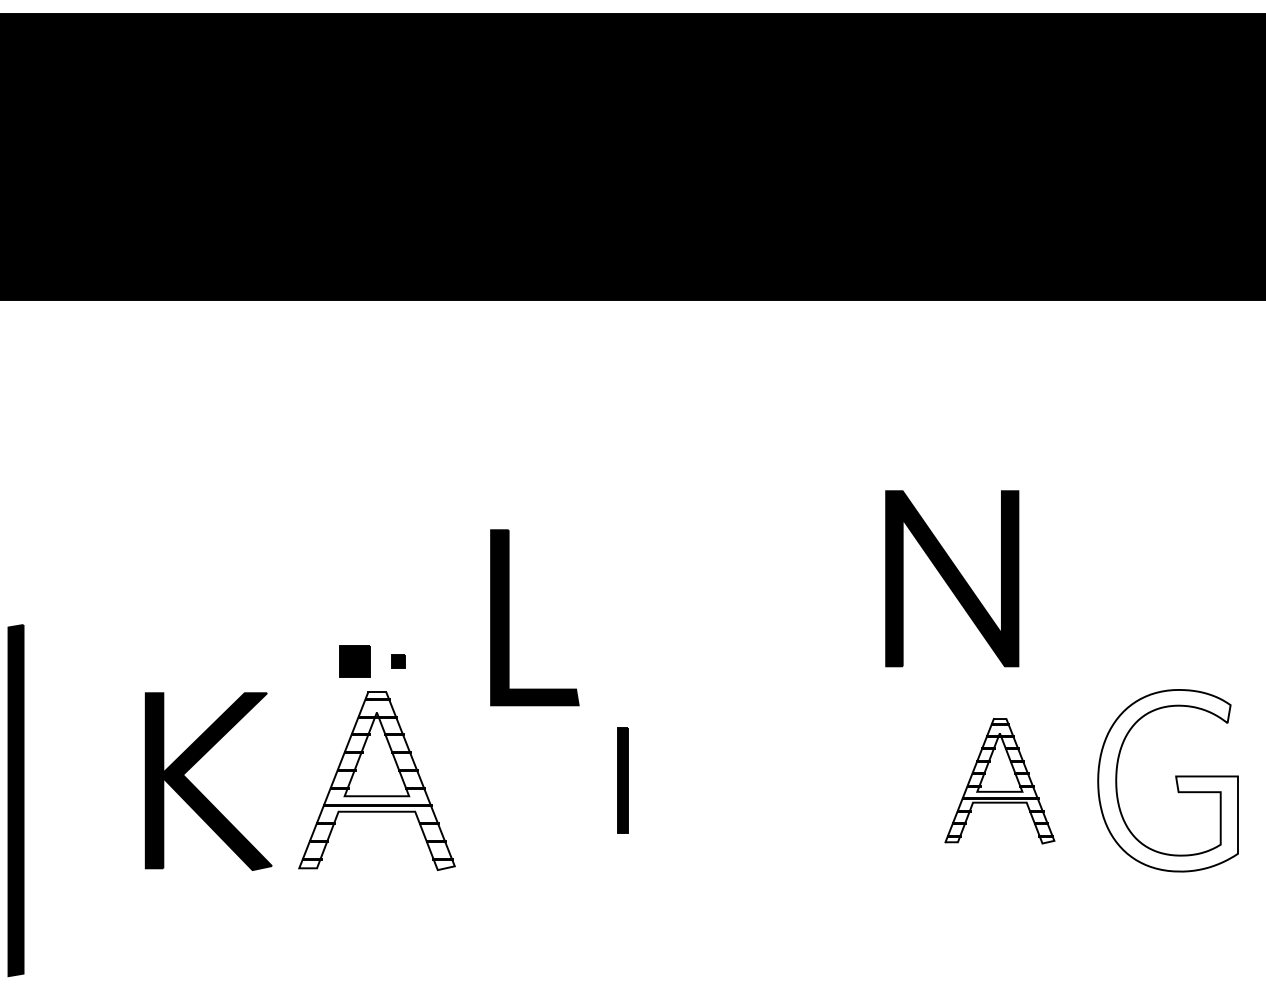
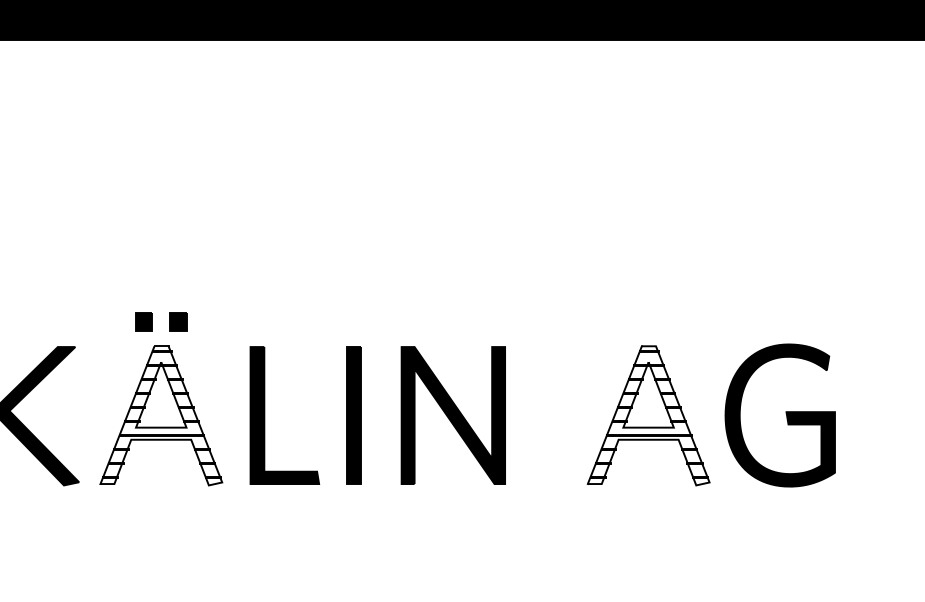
part: (952, 578) -> (453, 415), moved
part: (509, 617) -> (264, 415), moved
part: (355, 661) -> (144, 322), size x0.71
part: (398, 661) -> (178, 322), size x1.67
part: (622, 780) -> (353, 415), size x1.67
fill: (1167, 780) -> (779, 415), added
part: (999, 781) -> (648, 416), size x1.43

